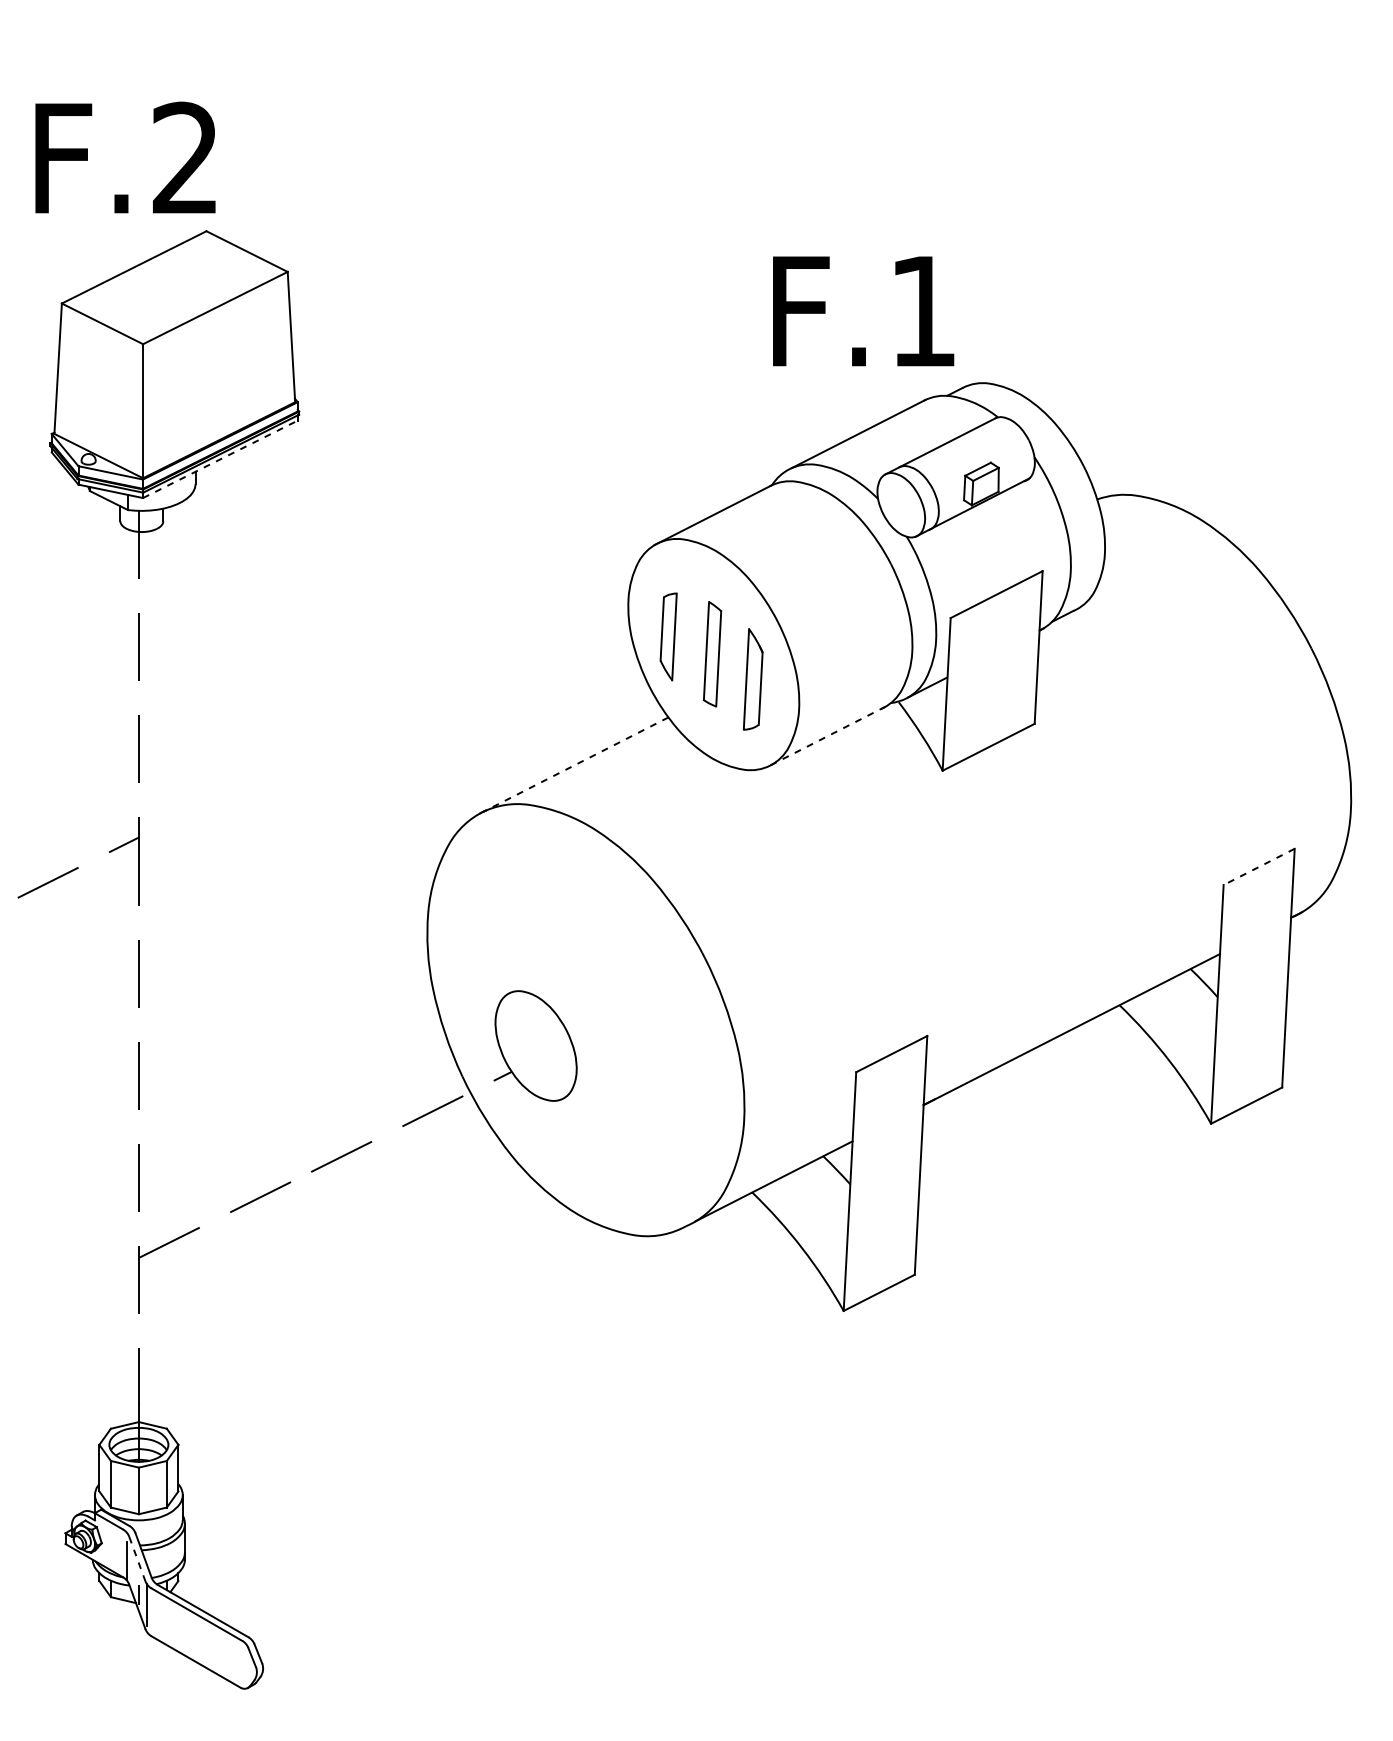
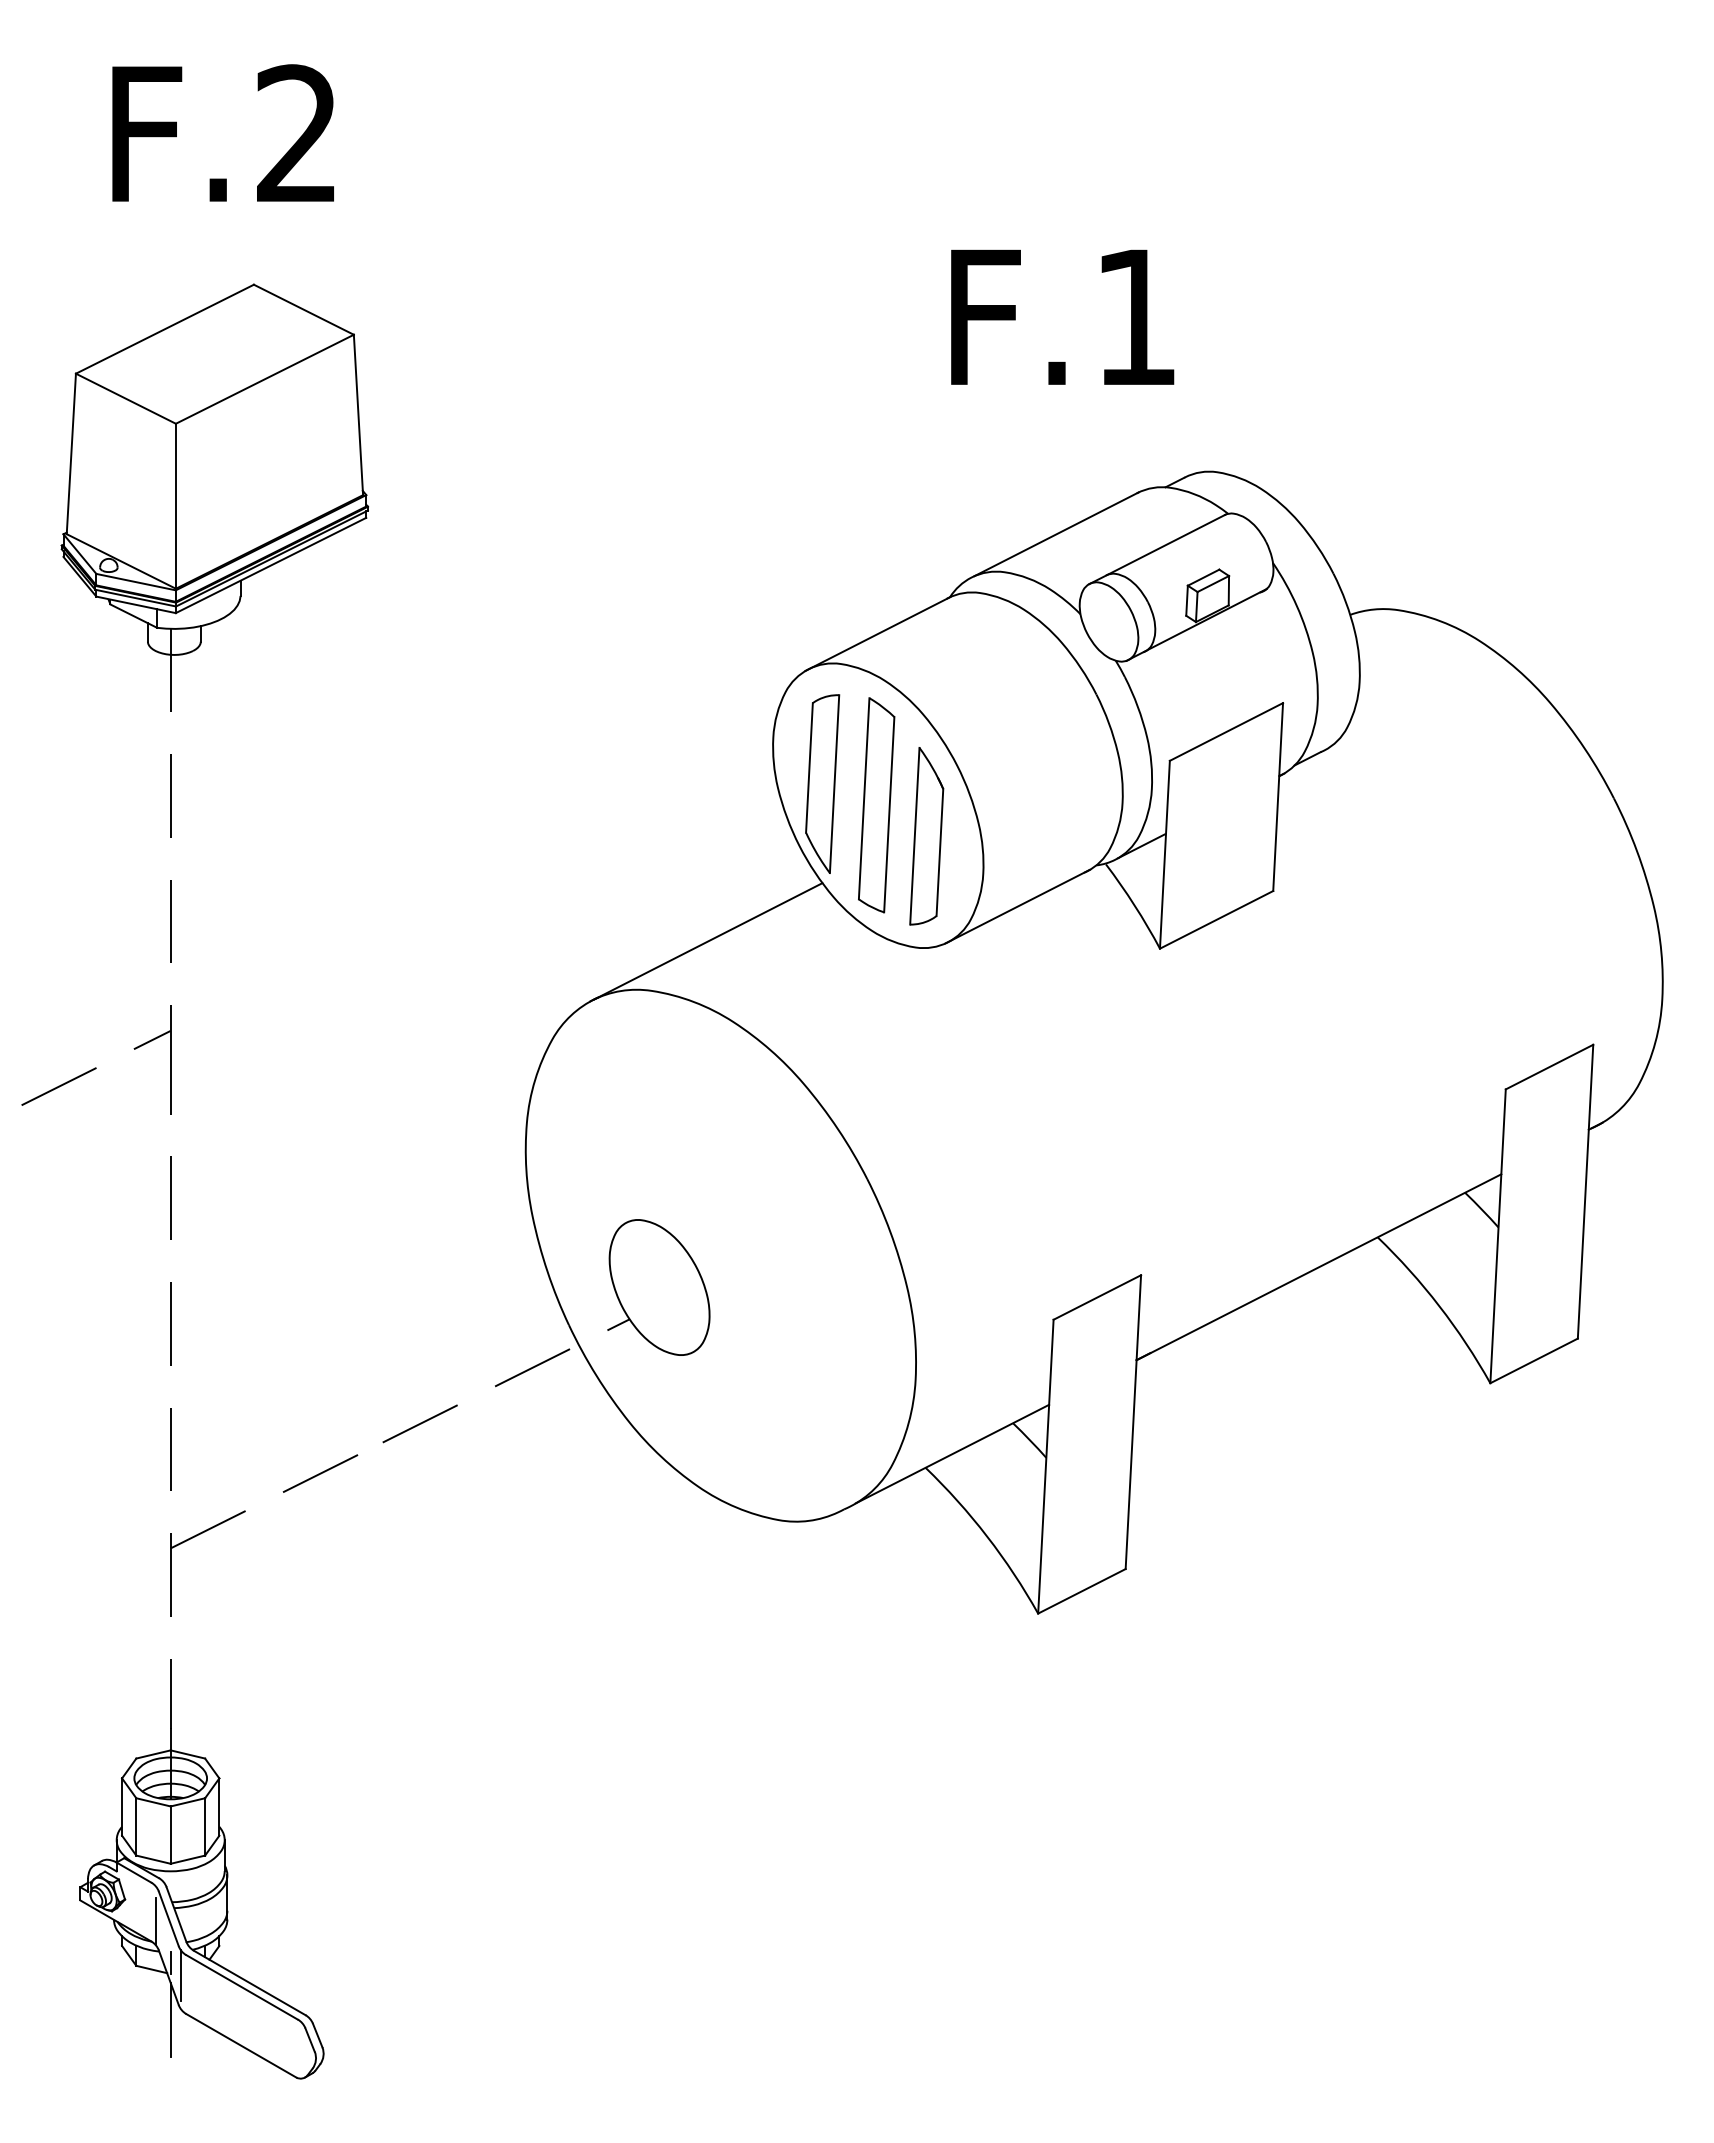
text: (124, 157) -> (222, 132), moved
text: (863, 310) -> (1062, 316), moved
line: (220, 459) -> (271, 565), dashed -> solid
part: (668, 636) -> (822, 783), size x1.67
part: (712, 654) -> (876, 805), size x1.67
part: (752, 679) -> (926, 836), size x1.43
line: (826, 736) -> (1017, 906), dashed -> solid
line: (575, 764) -> (707, 941), dashed -> solid
line: (1259, 867) -> (1549, 1067), dashed -> solid
line: (137, 1558) -> (168, 1918), dashed -> solid
line: (138, 1640) -> (170, 2019), added

